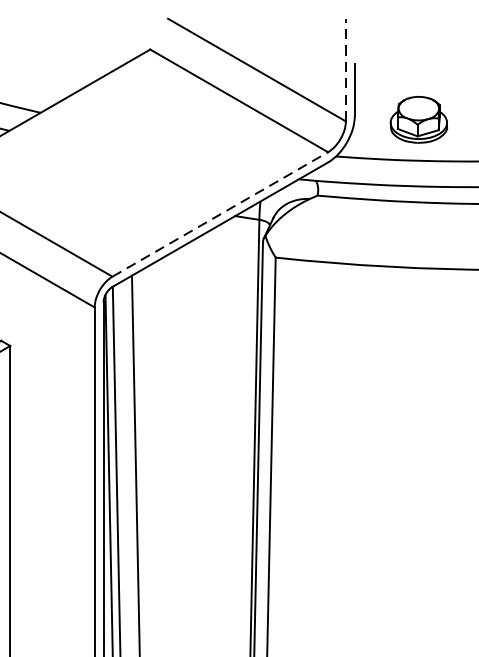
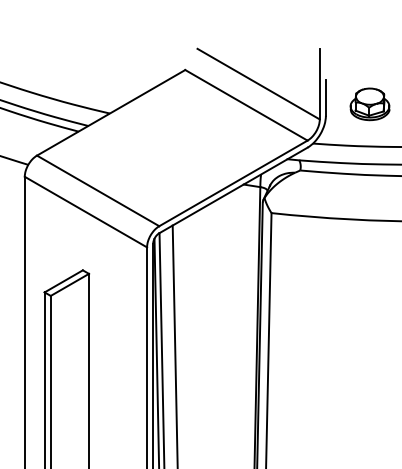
line: (345, 69) -> (319, 83), dashed -> solid
part: (418, 120) -> (369, 104), moved
line: (220, 214) -> (233, 183), dashed -> solid

